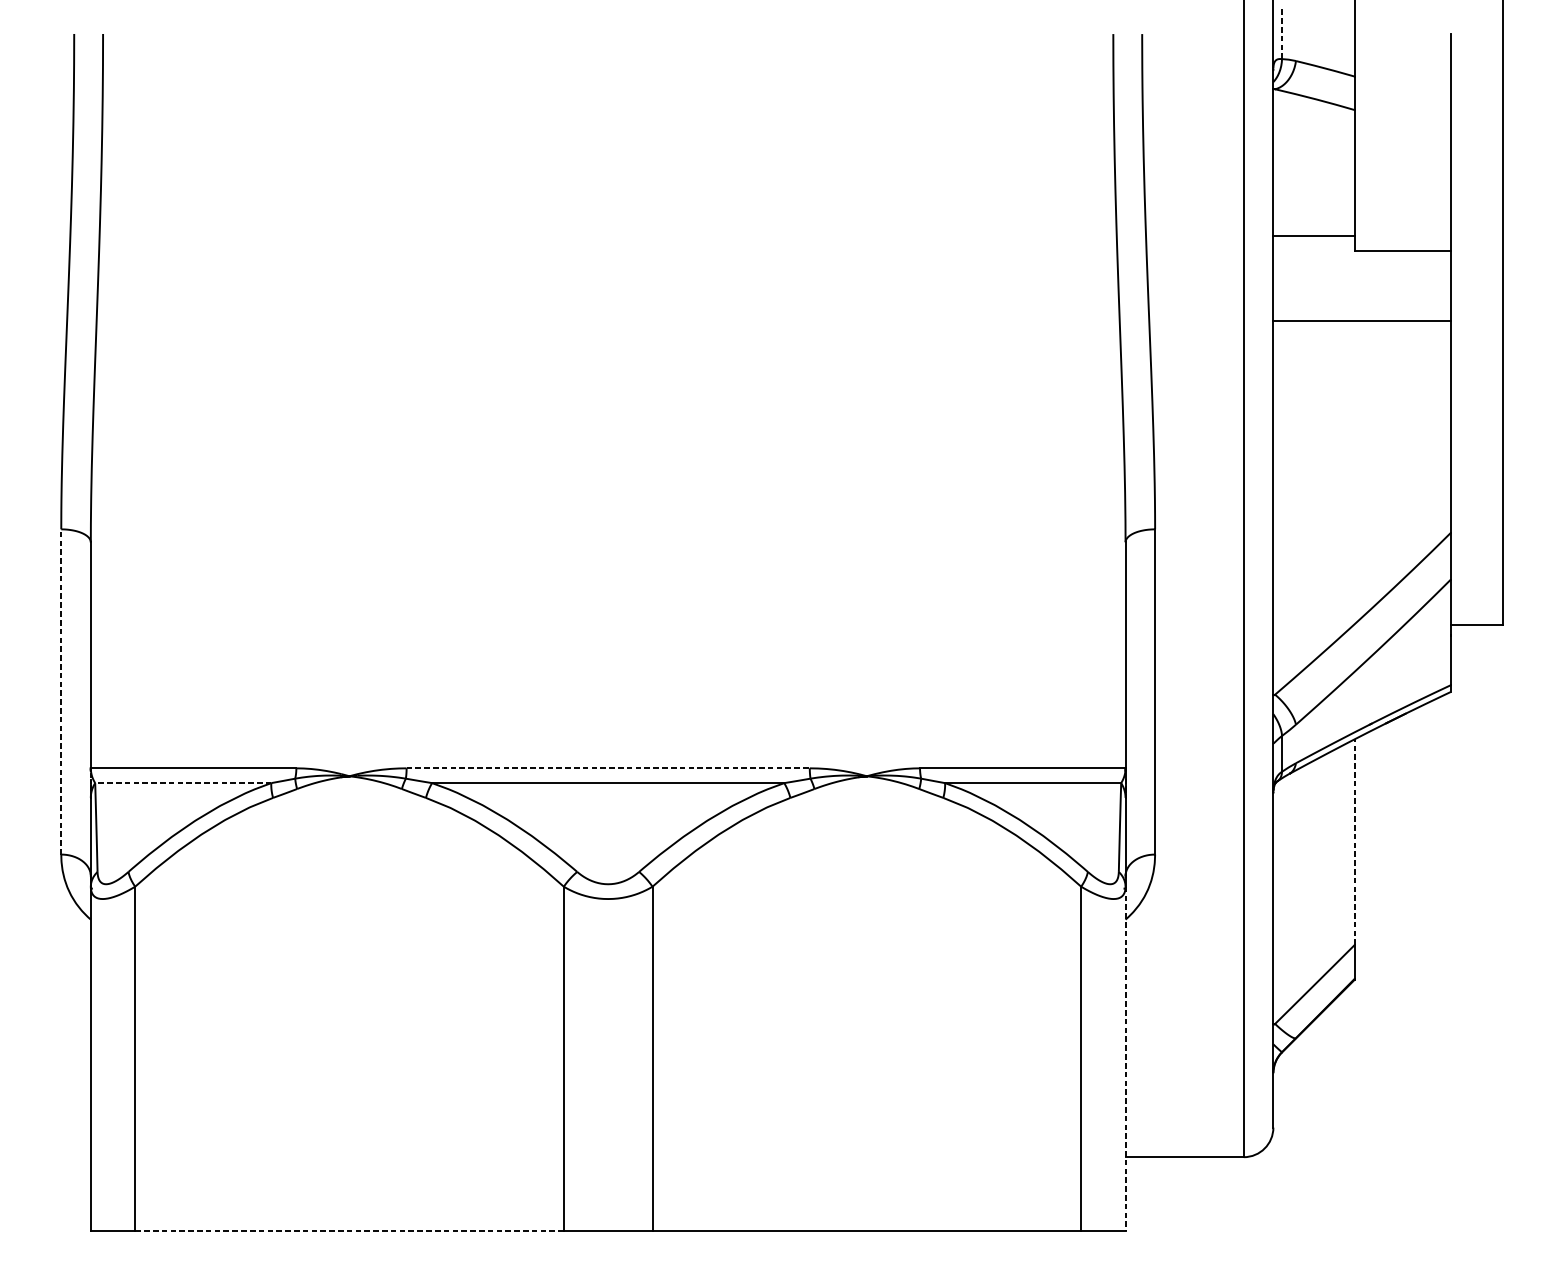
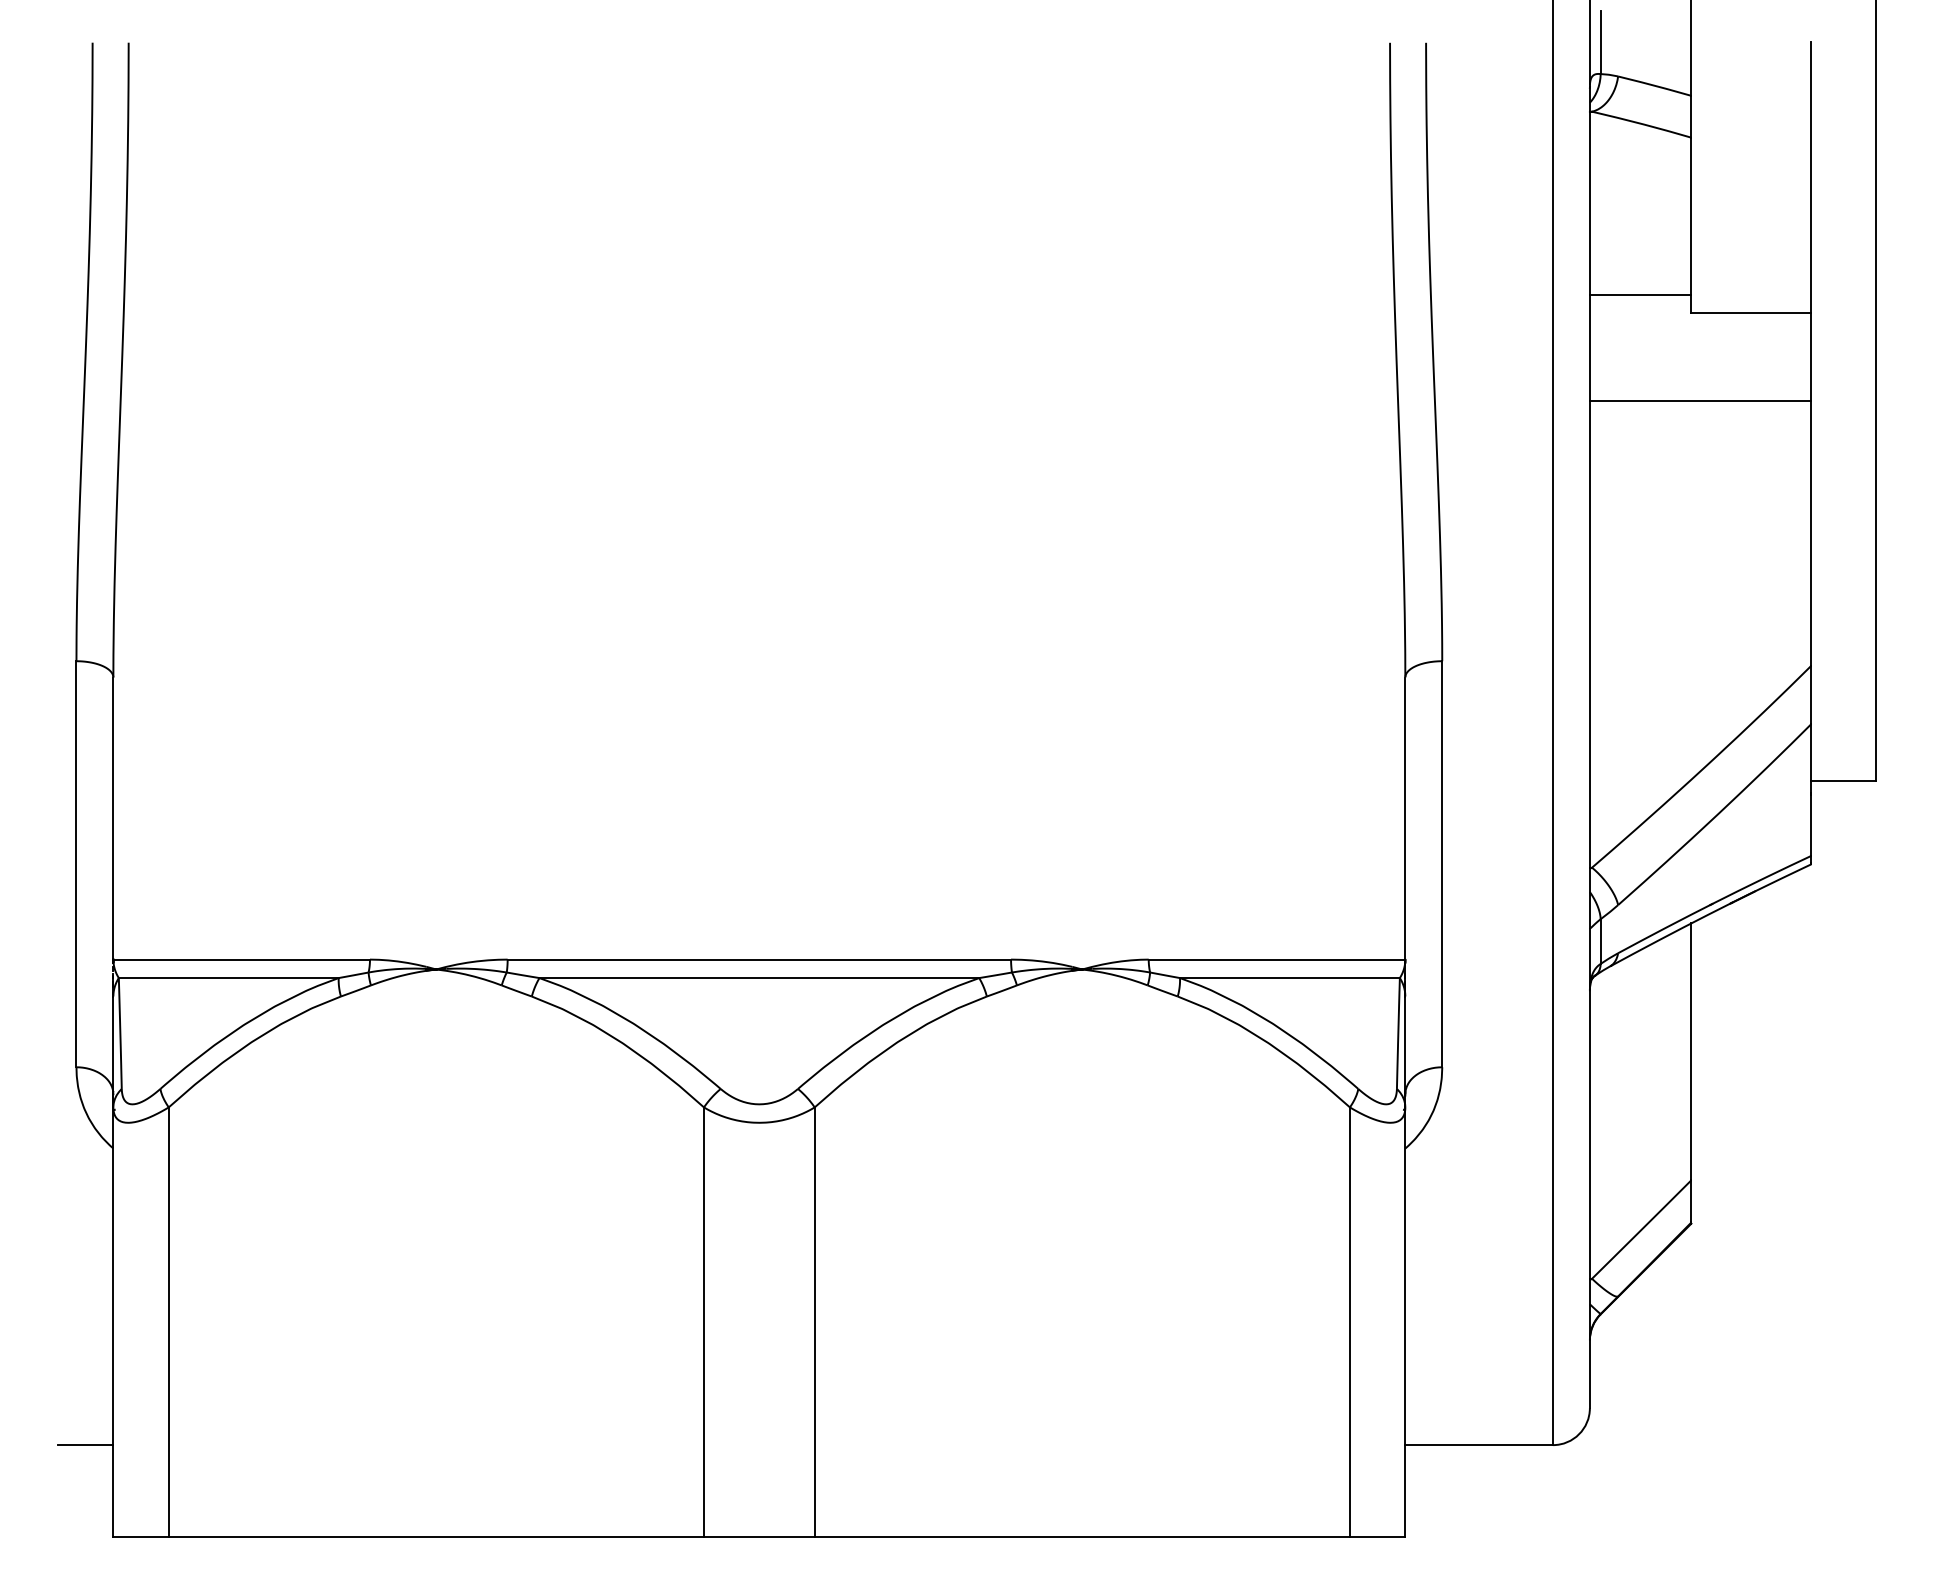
line: (1281, 33) -> (1600, 42), dashed -> solid
line: (61, 691) -> (76, 863), dashed -> solid
line: (608, 768) -> (759, 959), dashed -> solid
line: (183, 783) -> (228, 978), dashed -> solid
line: (1354, 841) -> (1691, 1051), dashed -> solid
line: (1125, 1058) -> (1405, 1322), dashed -> solid
line: (68, 1157) -> (85, 1445), added
line: (349, 1231) -> (436, 1537), dashed -> solid

